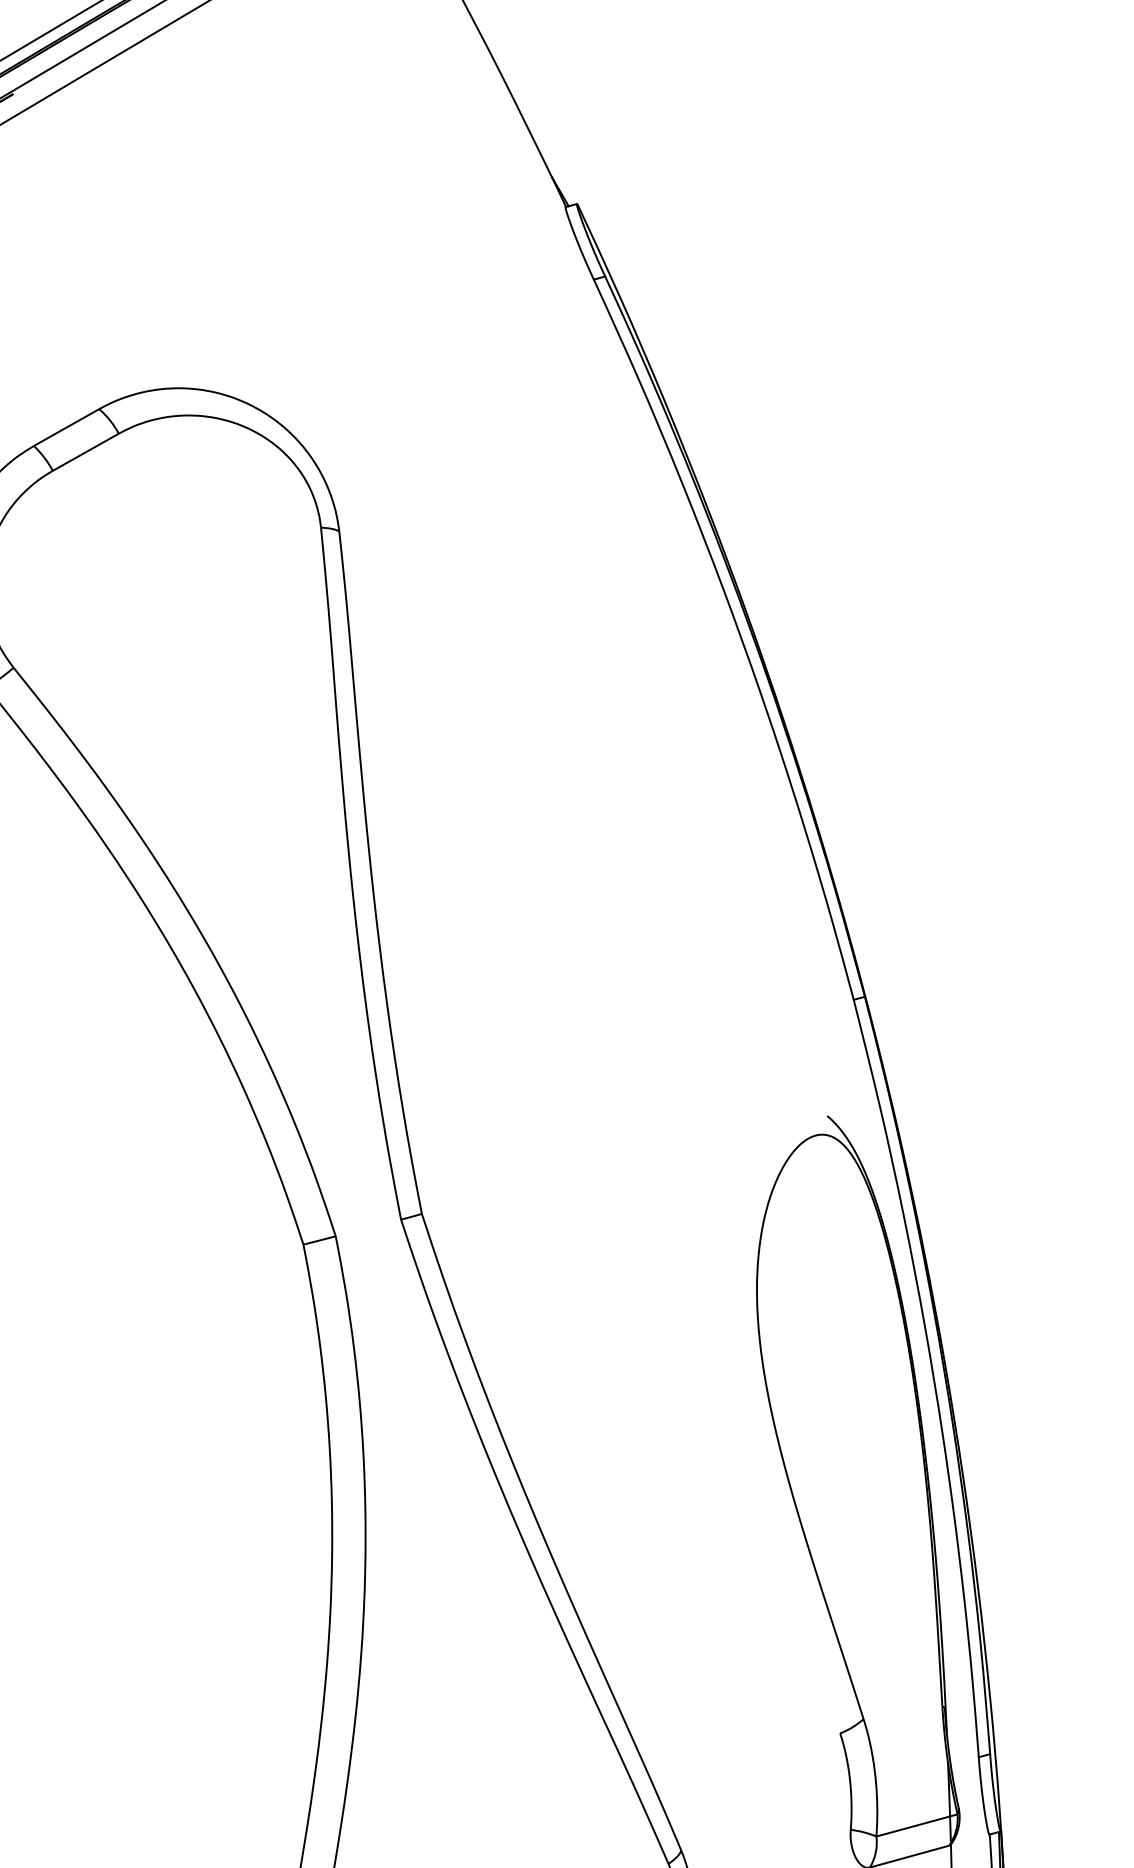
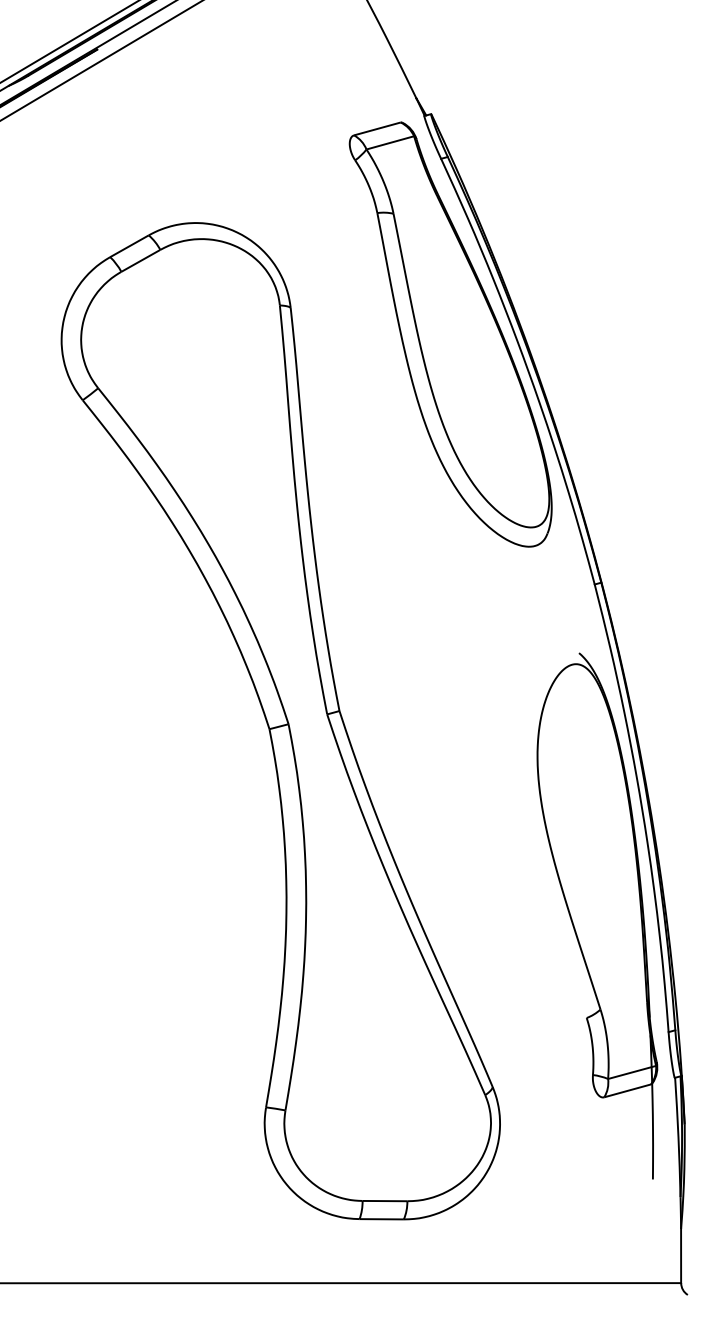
part: (609, 576) -> (450, 334), added

